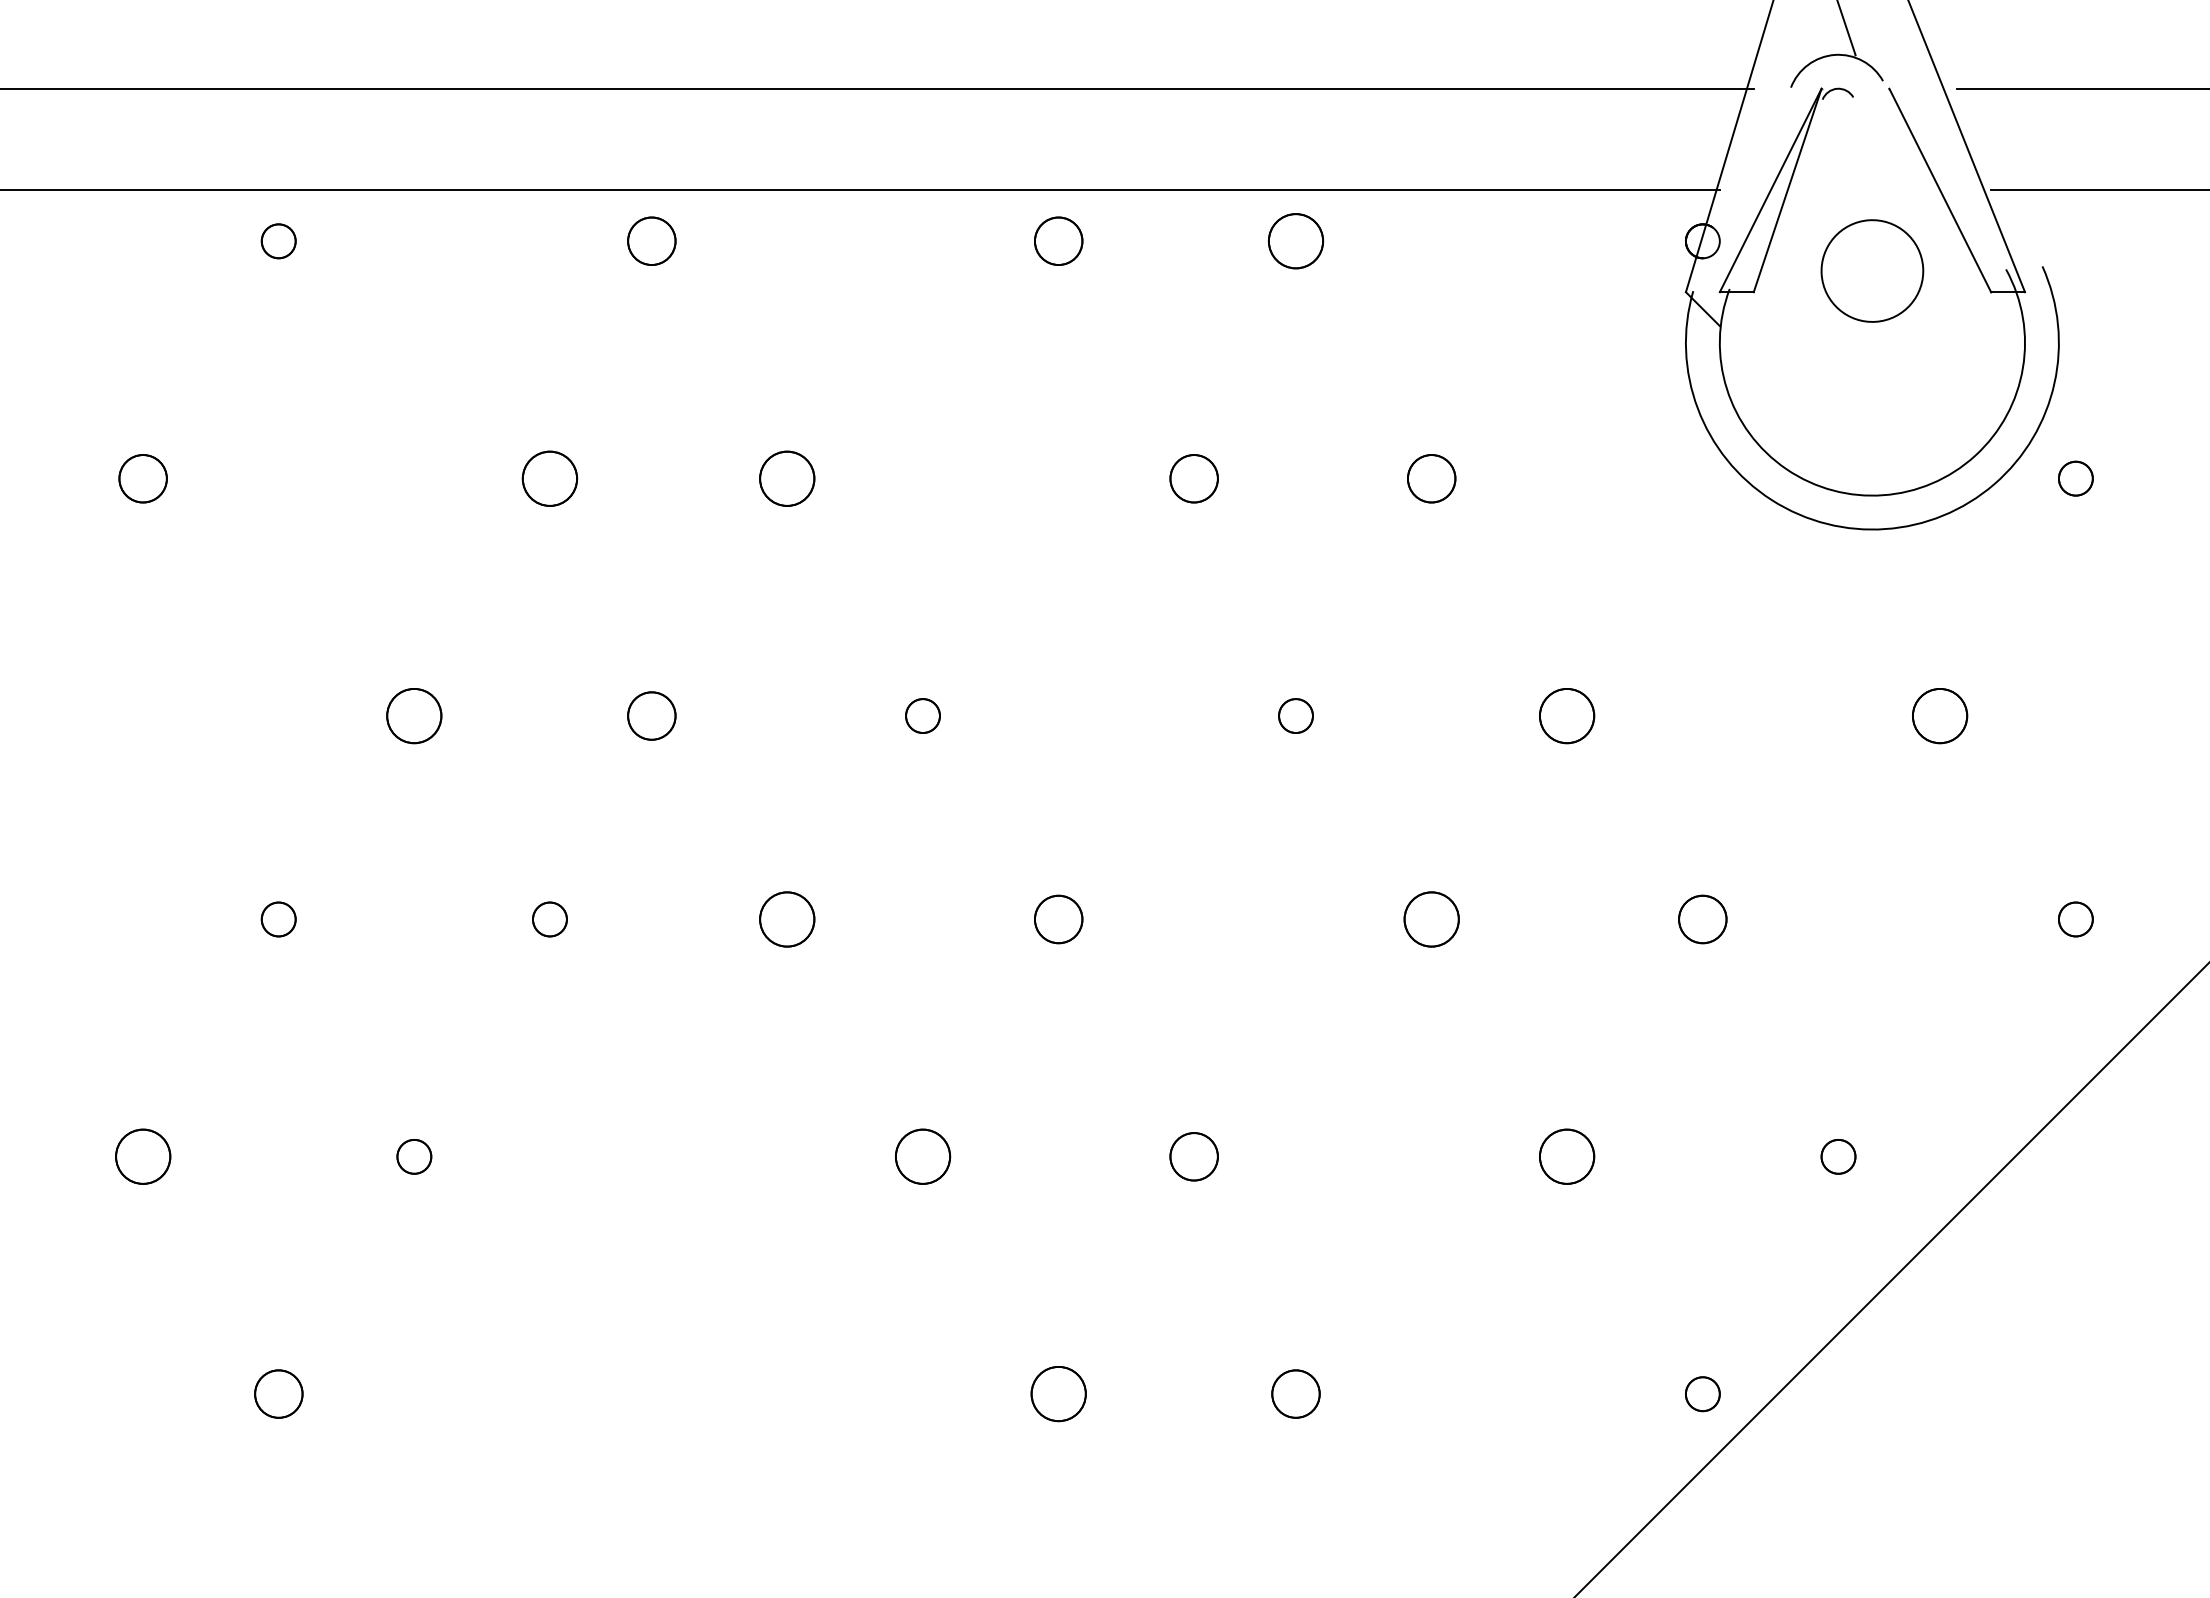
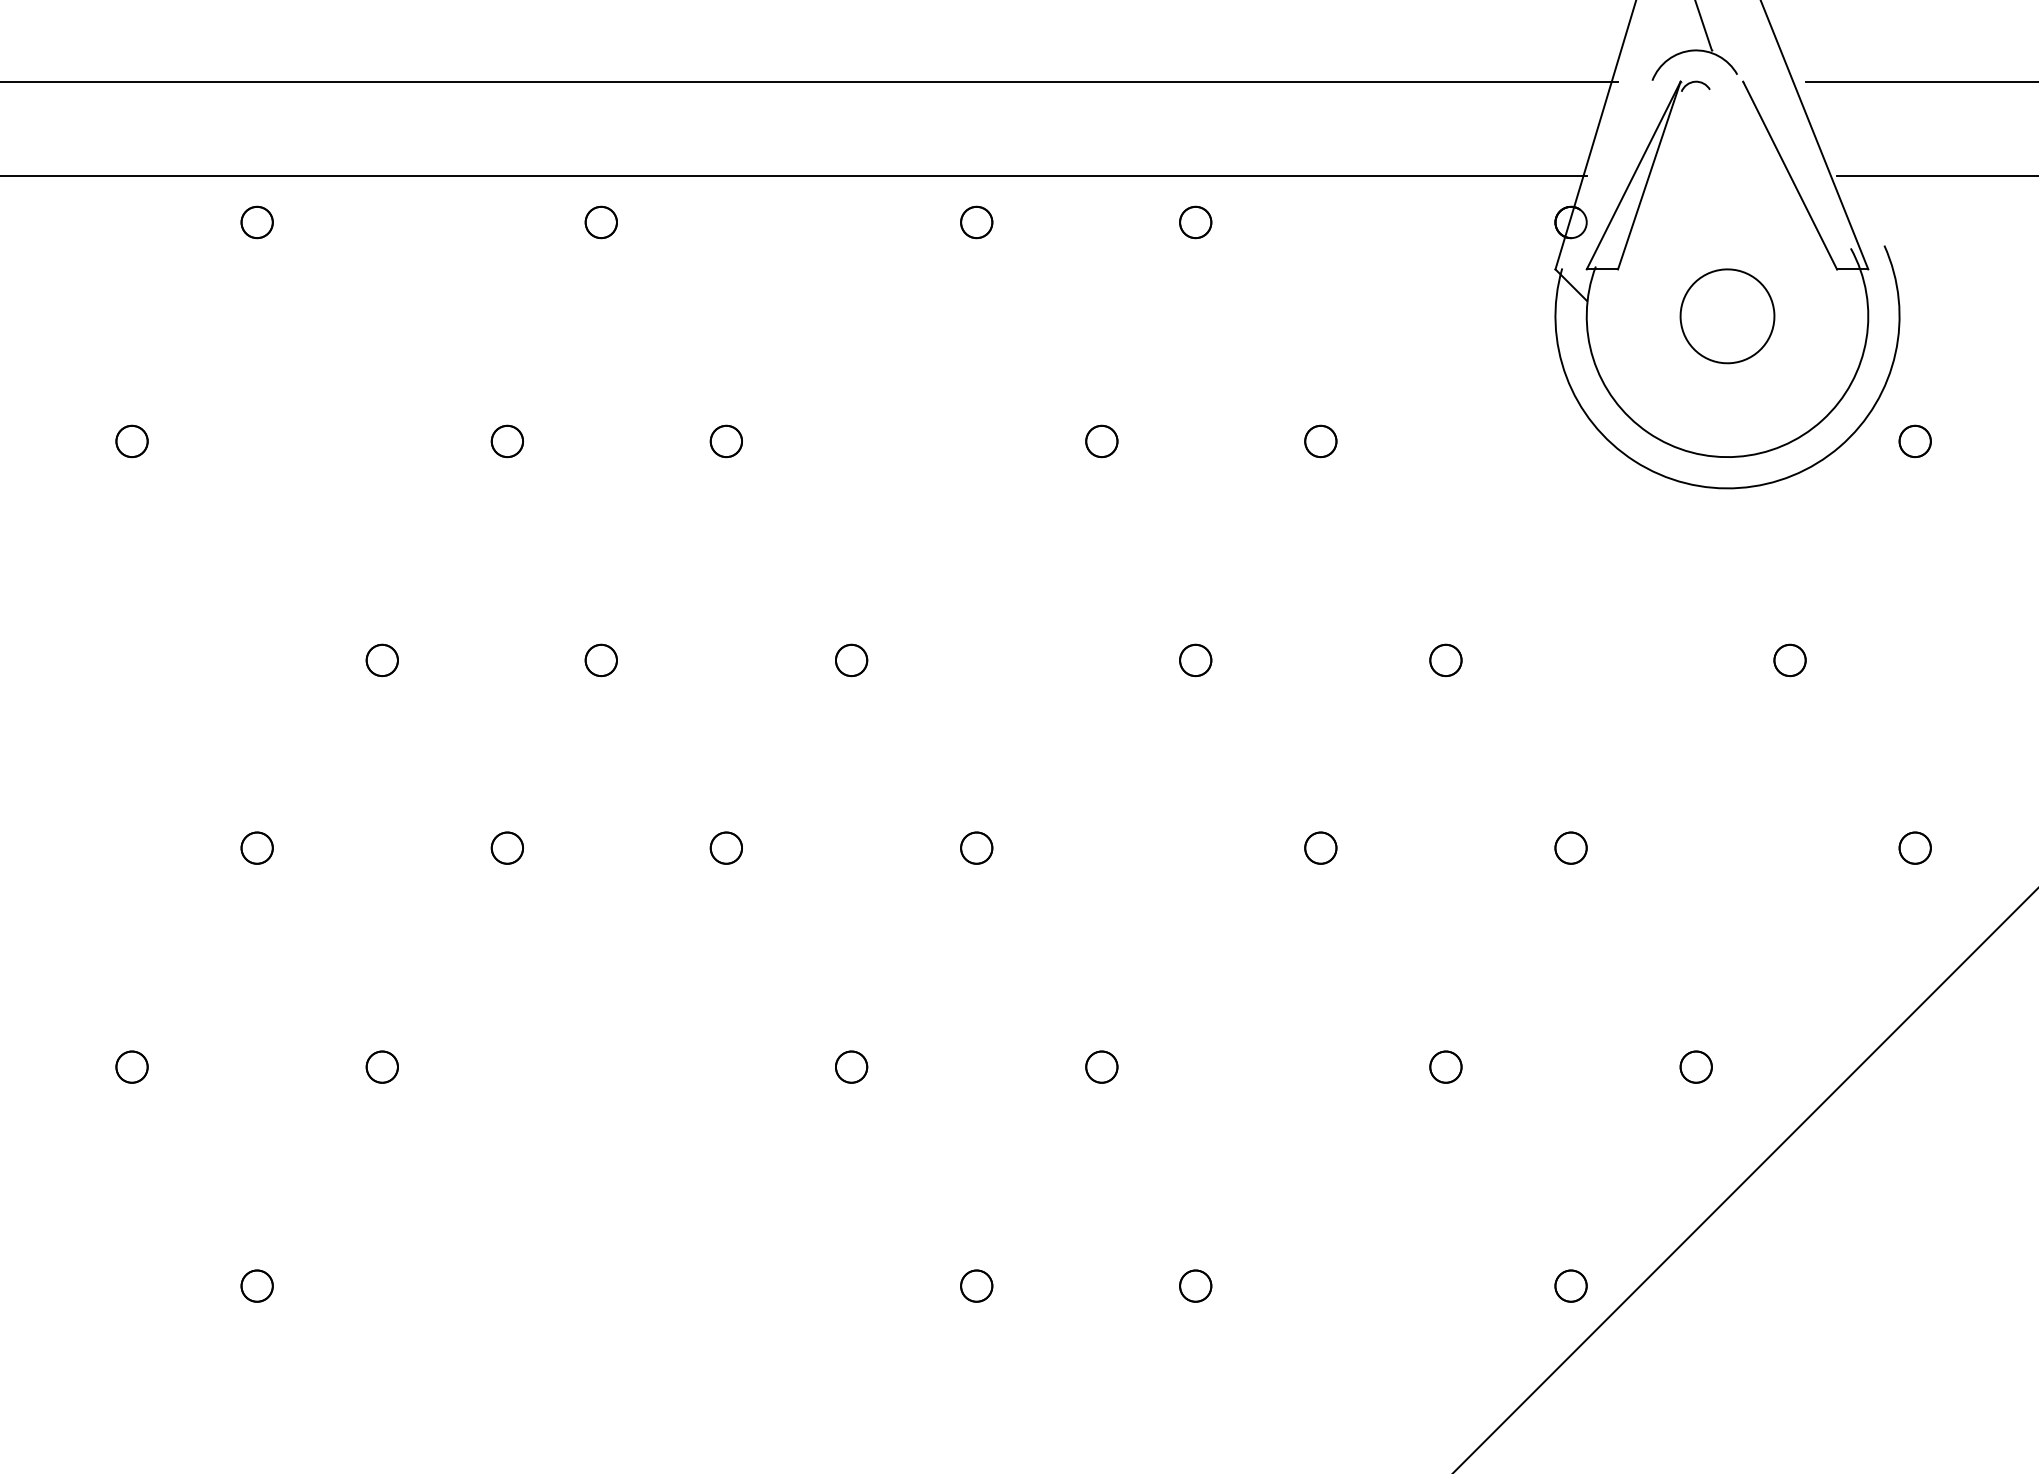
part: (651, 241) -> (601, 222), size x0.71
part: (1058, 241) -> (976, 222), size x0.71
part: (1295, 241) -> (1195, 222), size x0.62
part: (1872, 270) -> (1727, 315), moved
part: (142, 478) -> (131, 441), size x0.71
part: (549, 478) -> (506, 441), size x0.62
part: (787, 478) -> (726, 441), size x0.62
part: (1194, 478) -> (1102, 441), size x0.71
part: (1431, 478) -> (1320, 441), size x0.71
part: (414, 715) -> (382, 659), size x0.62
part: (651, 715) -> (601, 659), size x0.71
part: (1567, 715) -> (1446, 659), size x0.62
part: (1940, 715) -> (1790, 659), size x0.62
part: (787, 919) -> (726, 848), size x0.62
part: (1058, 919) -> (976, 848), size x0.71
part: (1431, 919) -> (1320, 848), size x0.62
part: (1702, 919) -> (1570, 848), size x0.71
part: (142, 1156) -> (131, 1066), size x0.62
part: (922, 1156) -> (851, 1066), size x0.62
part: (1194, 1156) -> (1102, 1066), size x0.71
part: (1567, 1156) -> (1446, 1066), size x0.62
part: (278, 1394) -> (256, 1286), size x0.71
part: (1058, 1394) -> (976, 1286), size x0.62
part: (1295, 1394) -> (1195, 1286), size x0.71

